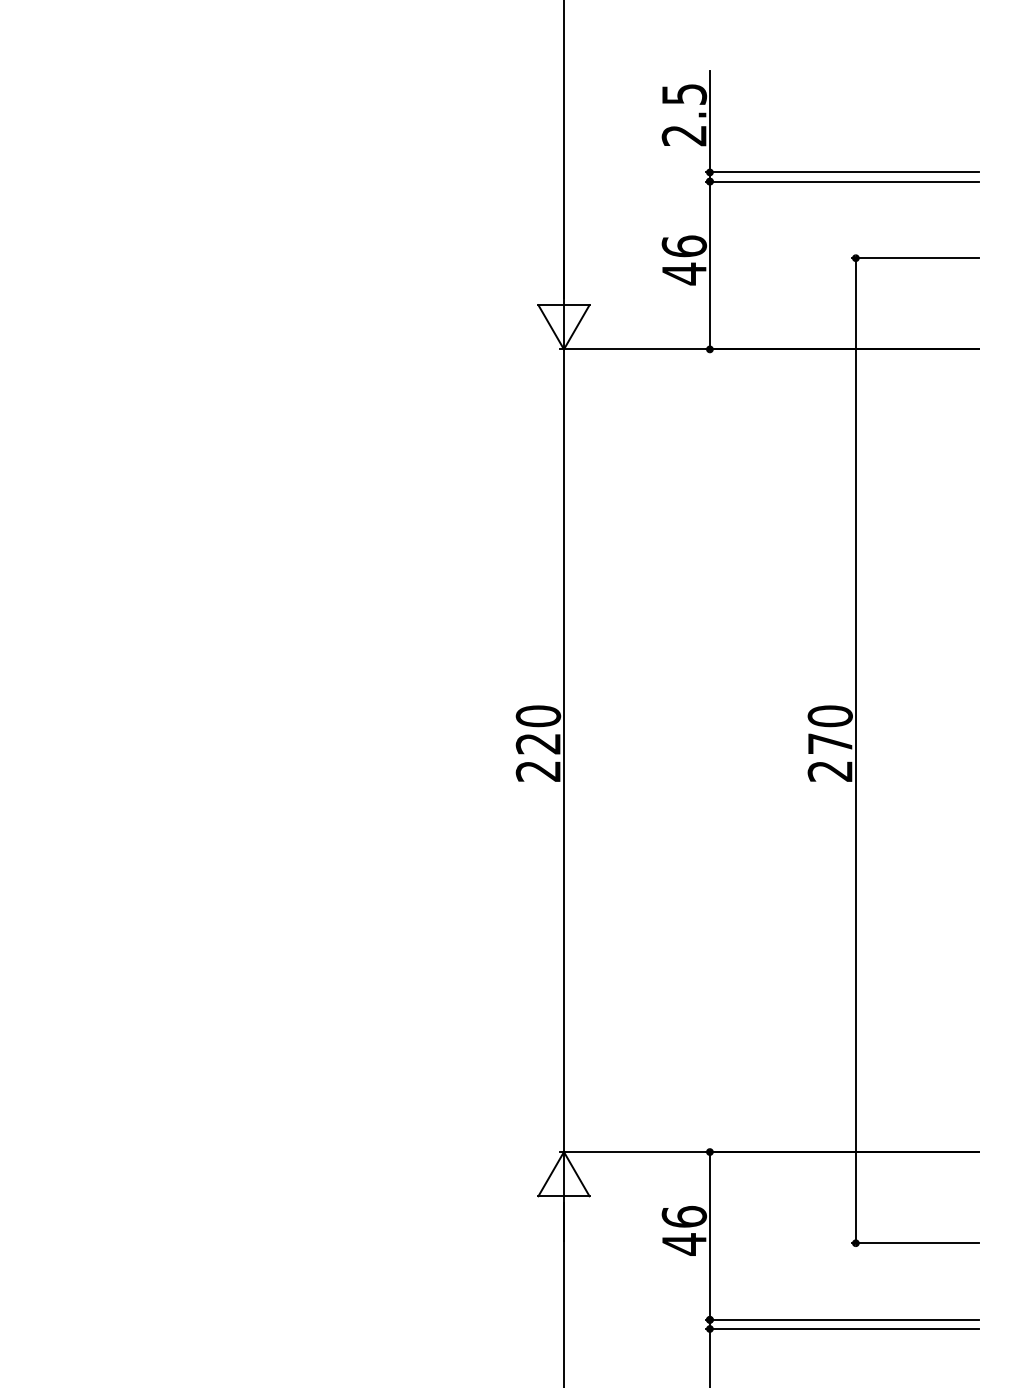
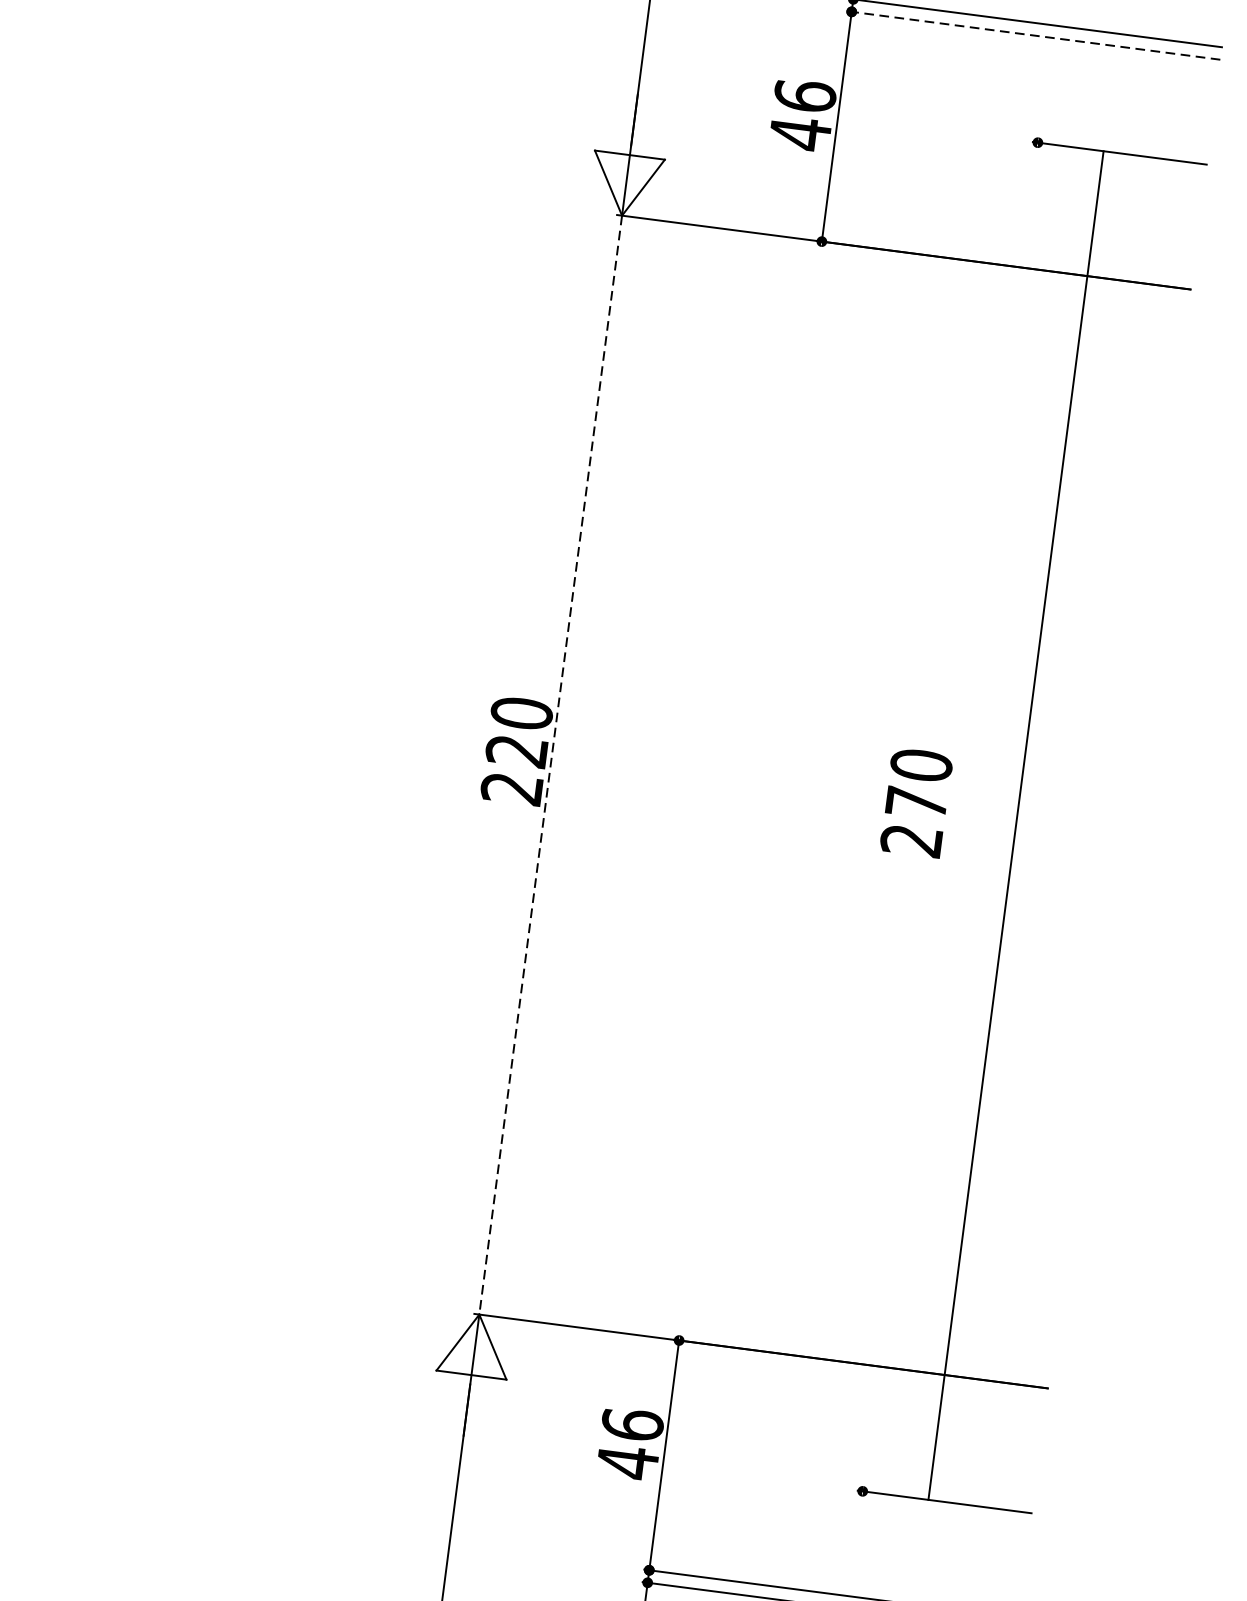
line: (842, 181) -> (1033, 35), solid -> dashed
line: (855, 750) -> (1015, 825), moved
line: (563, 751) -> (549, 766), solid -> dashed

